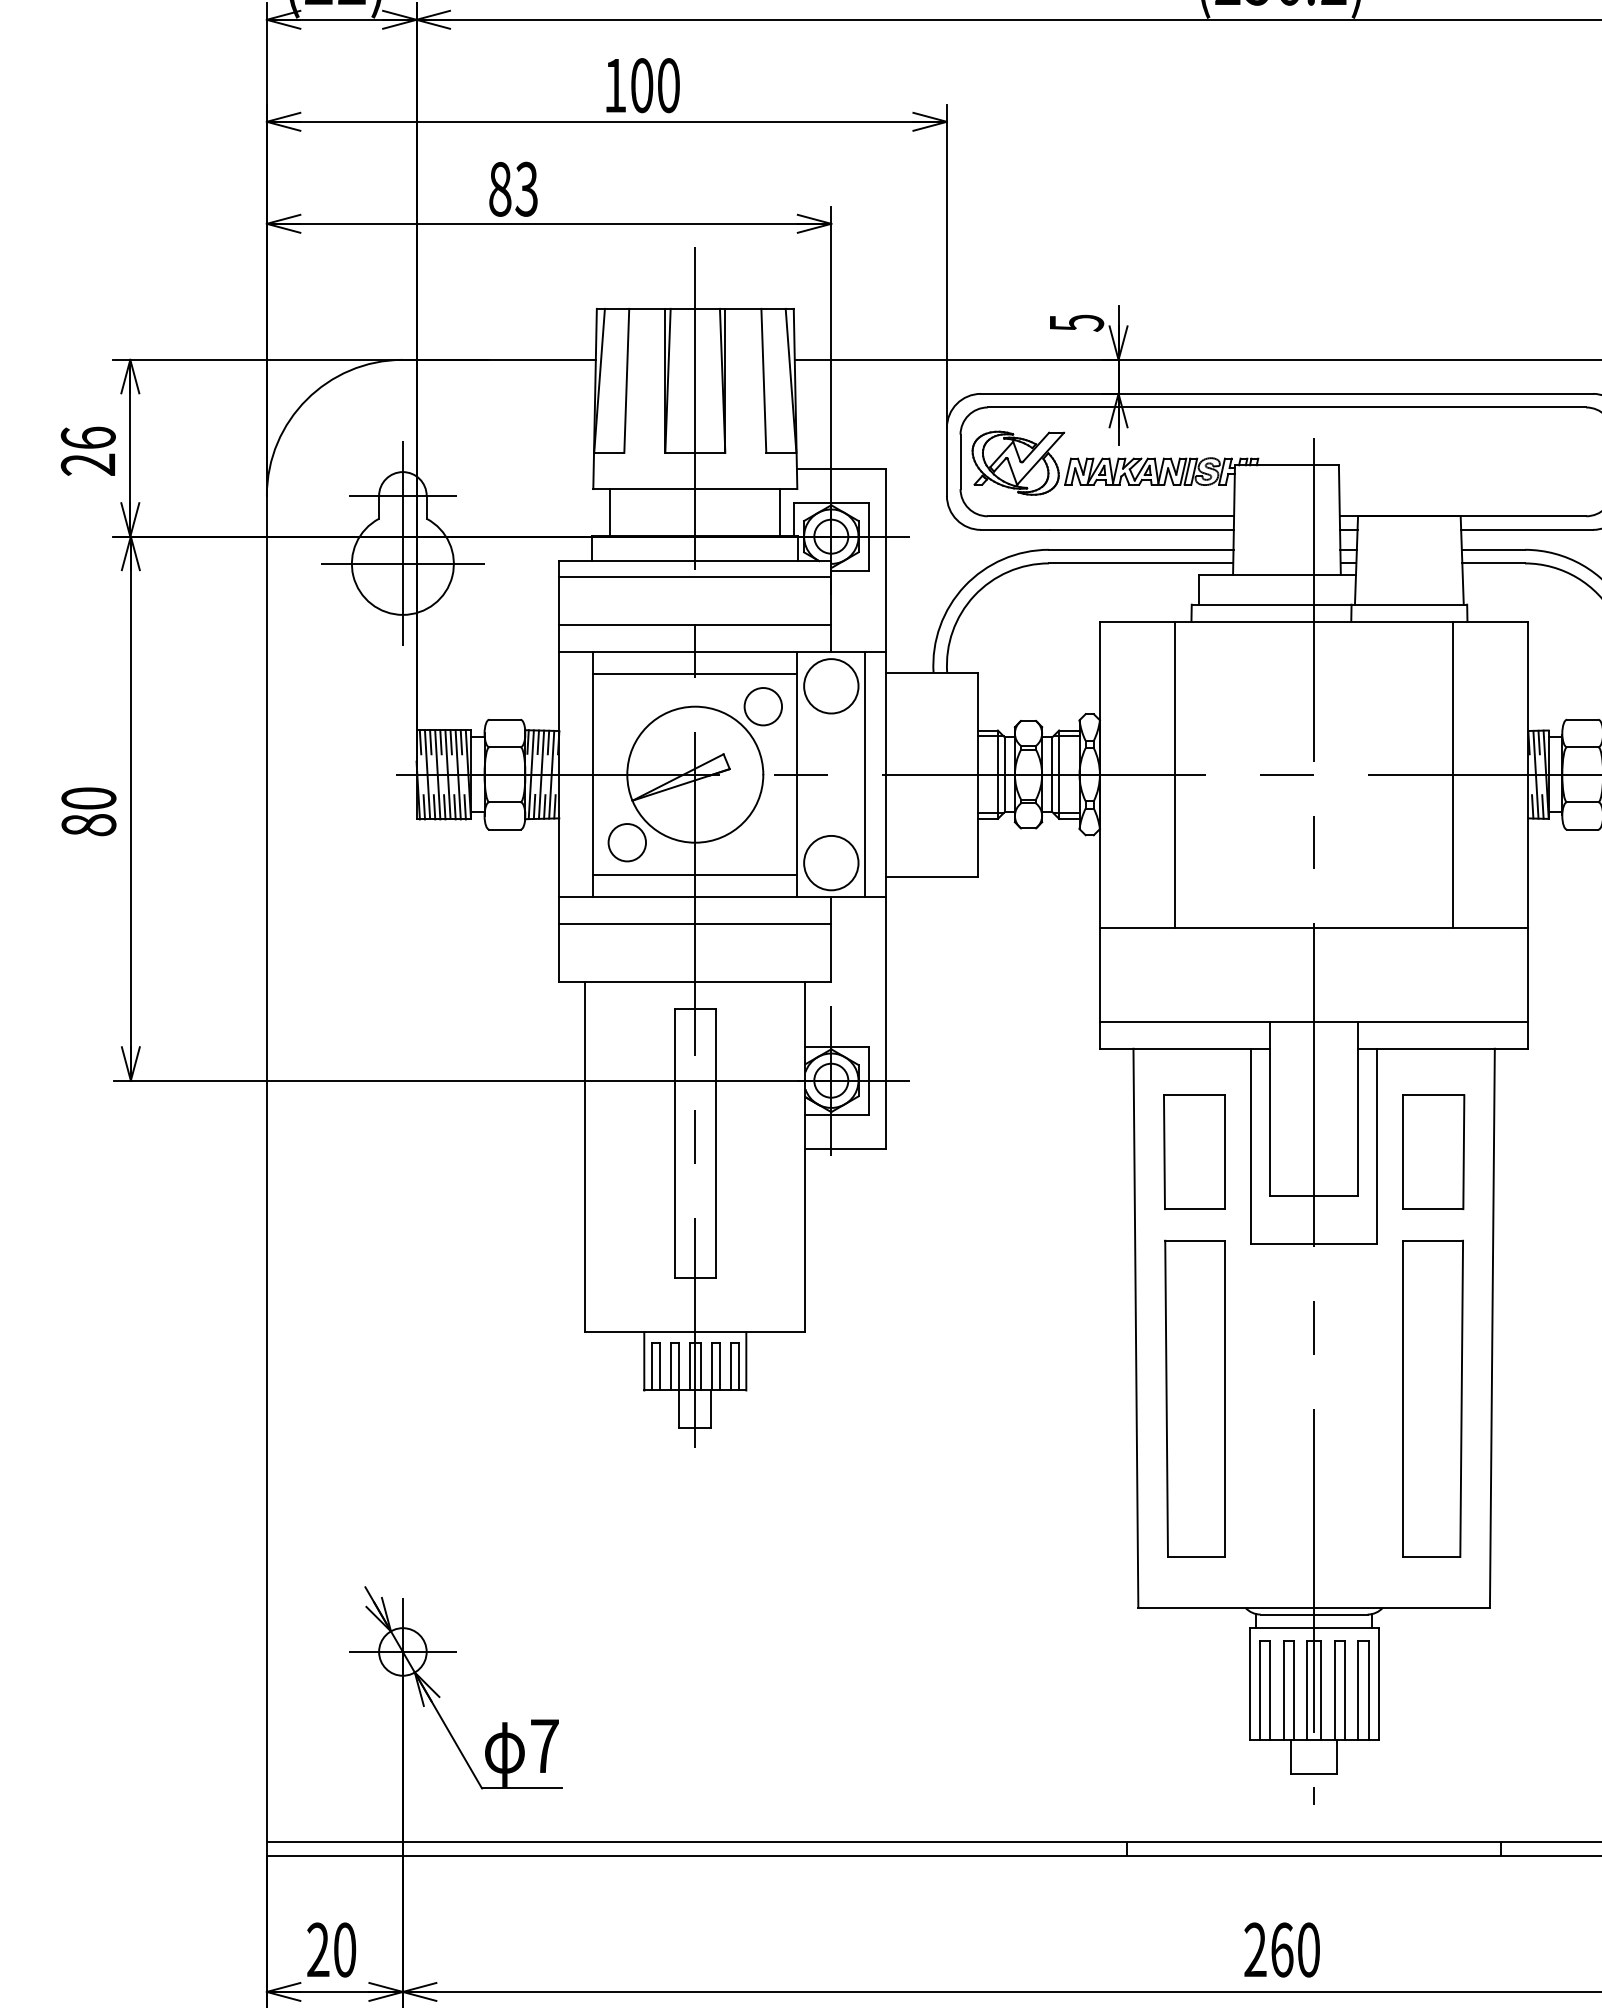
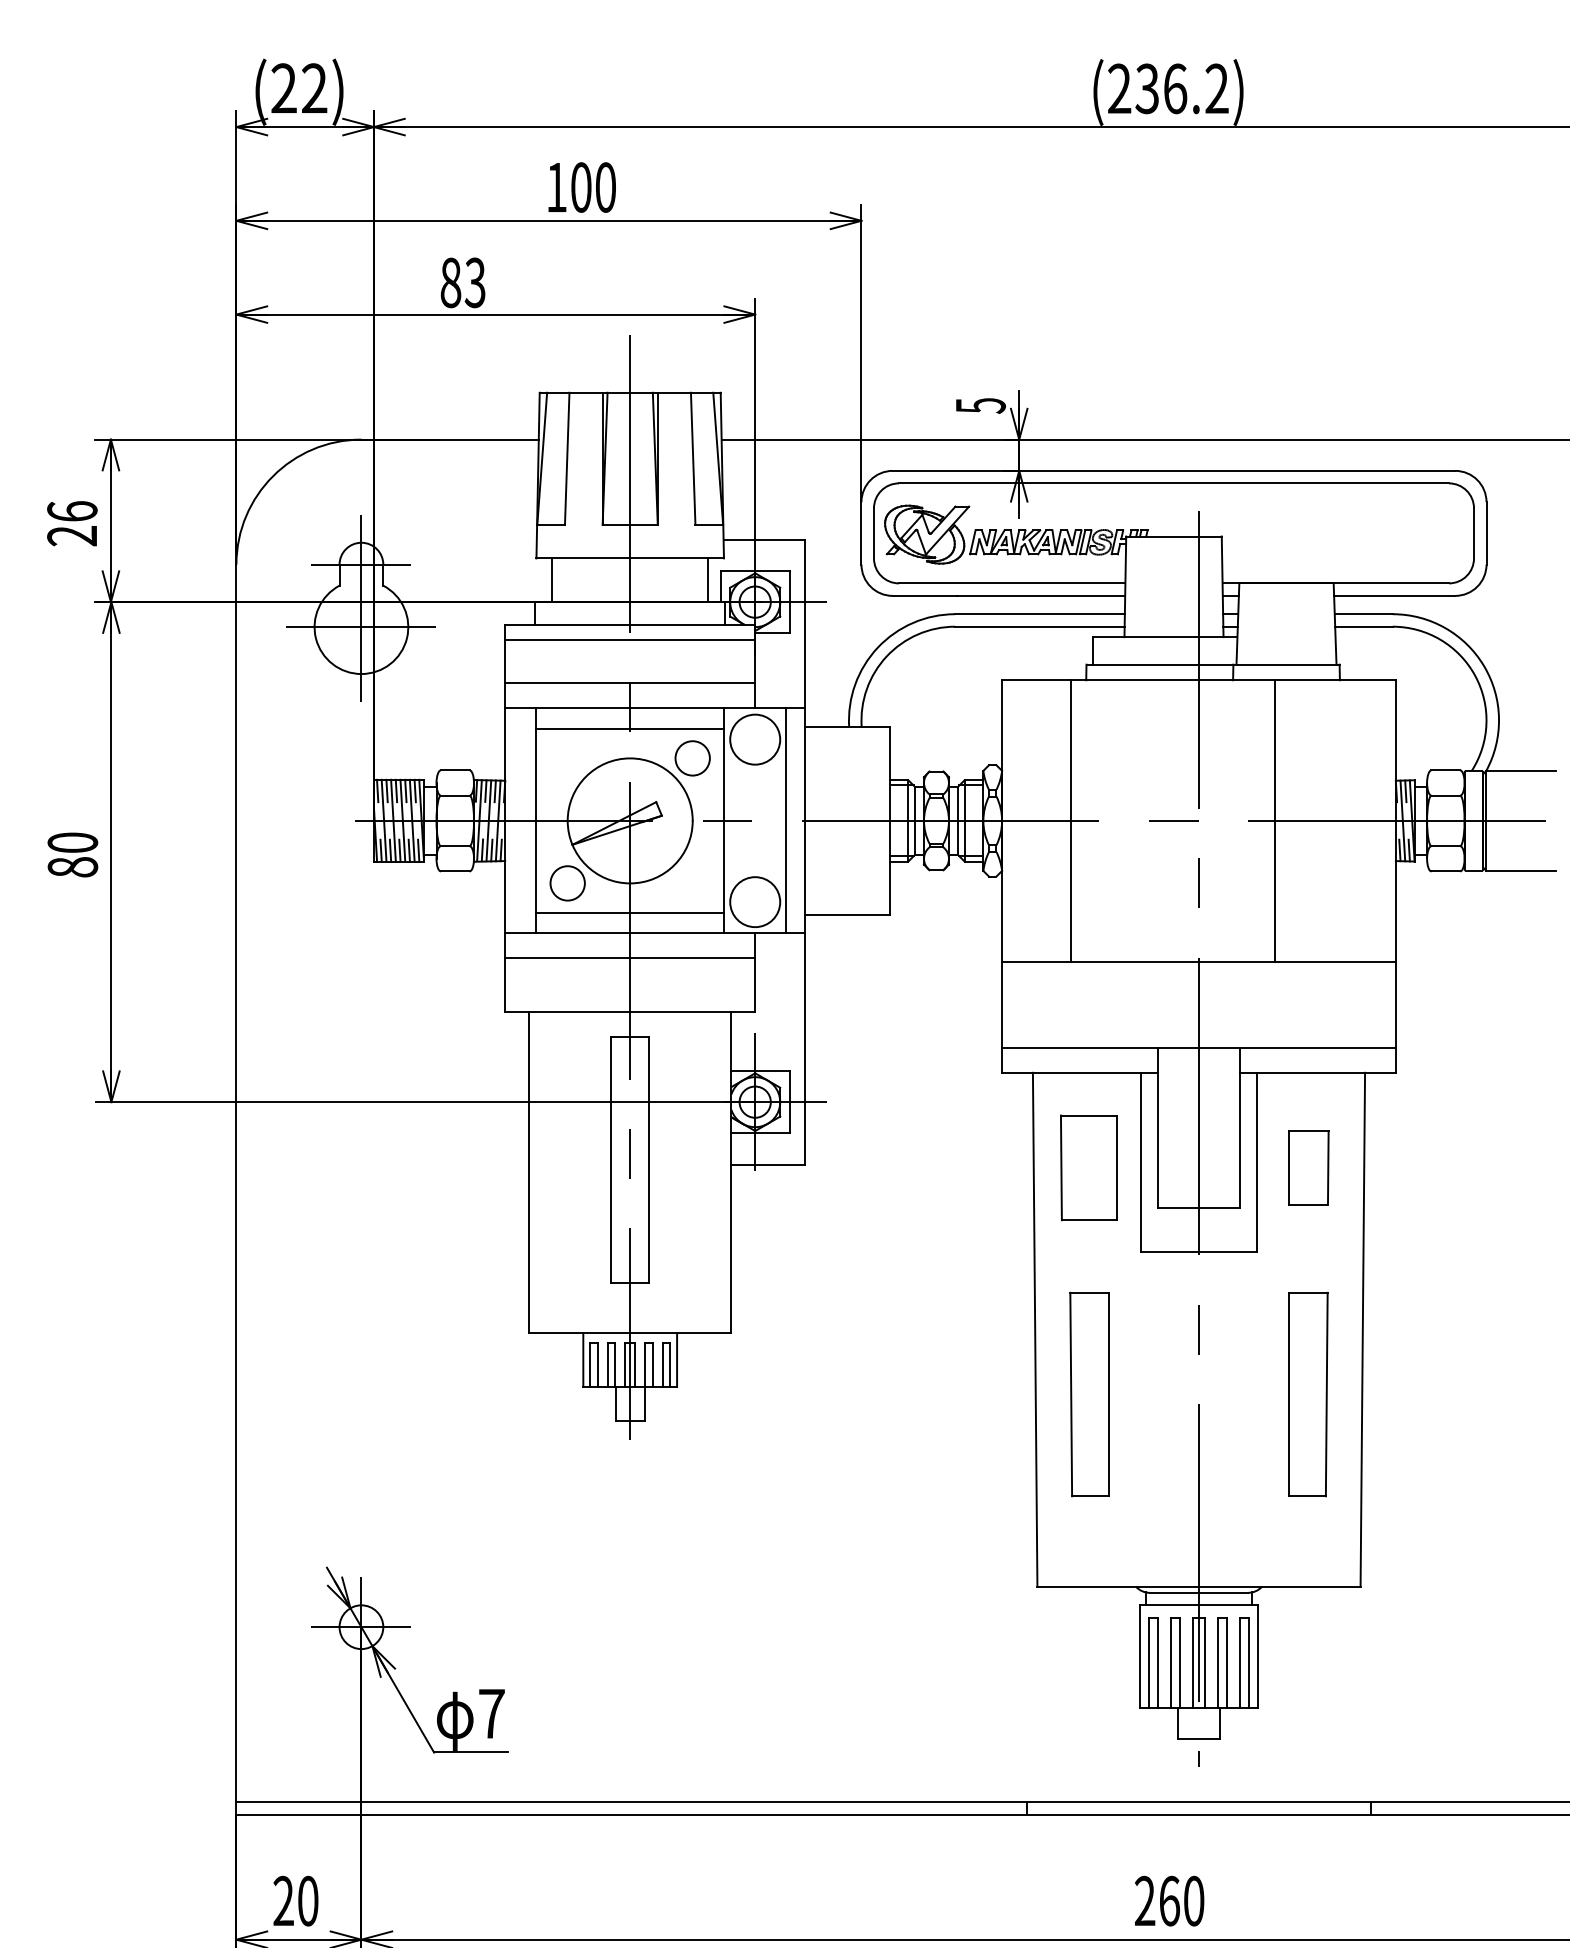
line: (1452, 774) -> (1274, 820), moved
part: (1433, 1151) -> (1308, 1167), size x0.7
part: (1195, 1398) -> (1089, 1394), size x0.7
part: (1433, 1398) -> (1308, 1394), size x0.7

